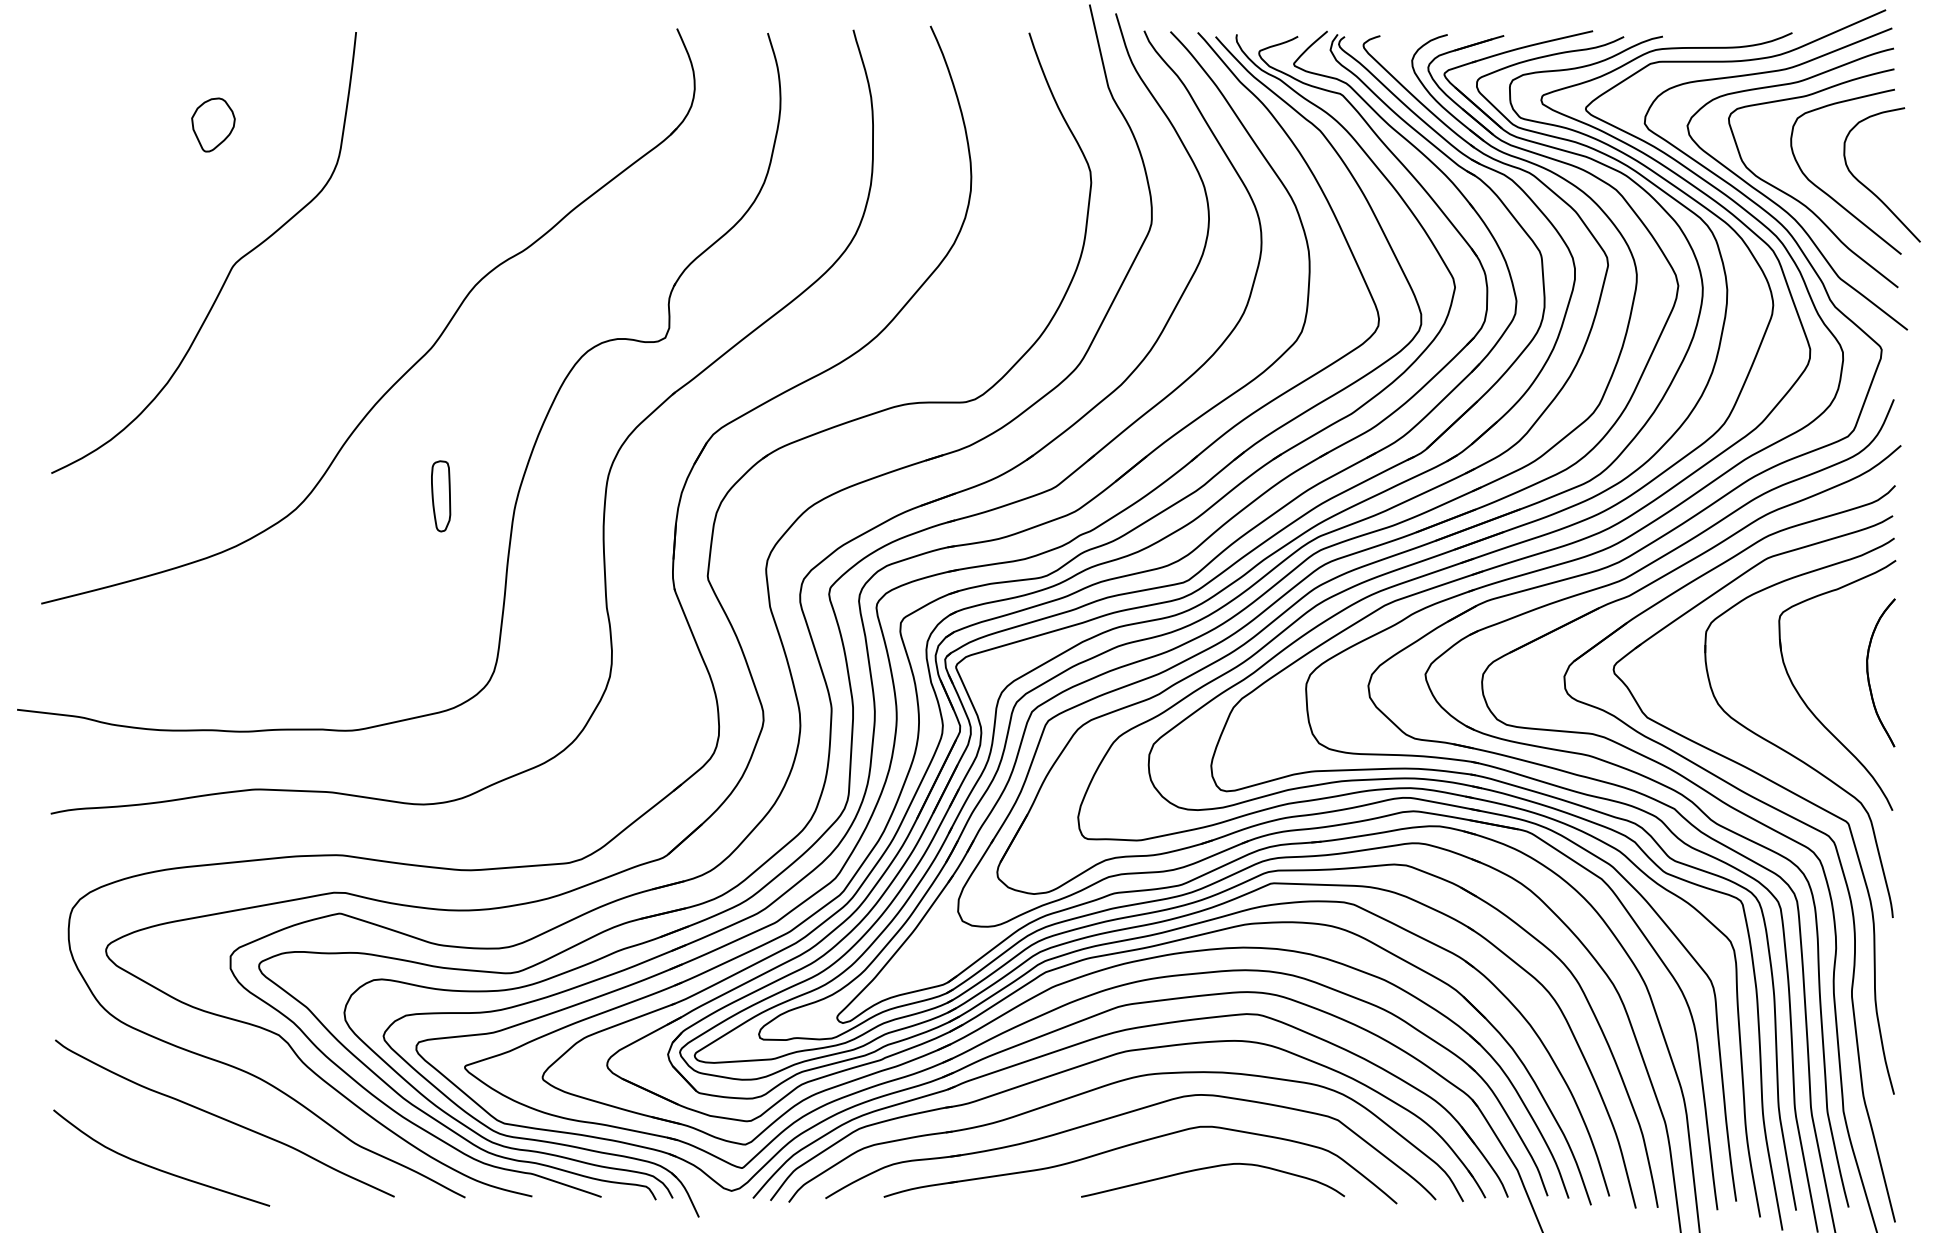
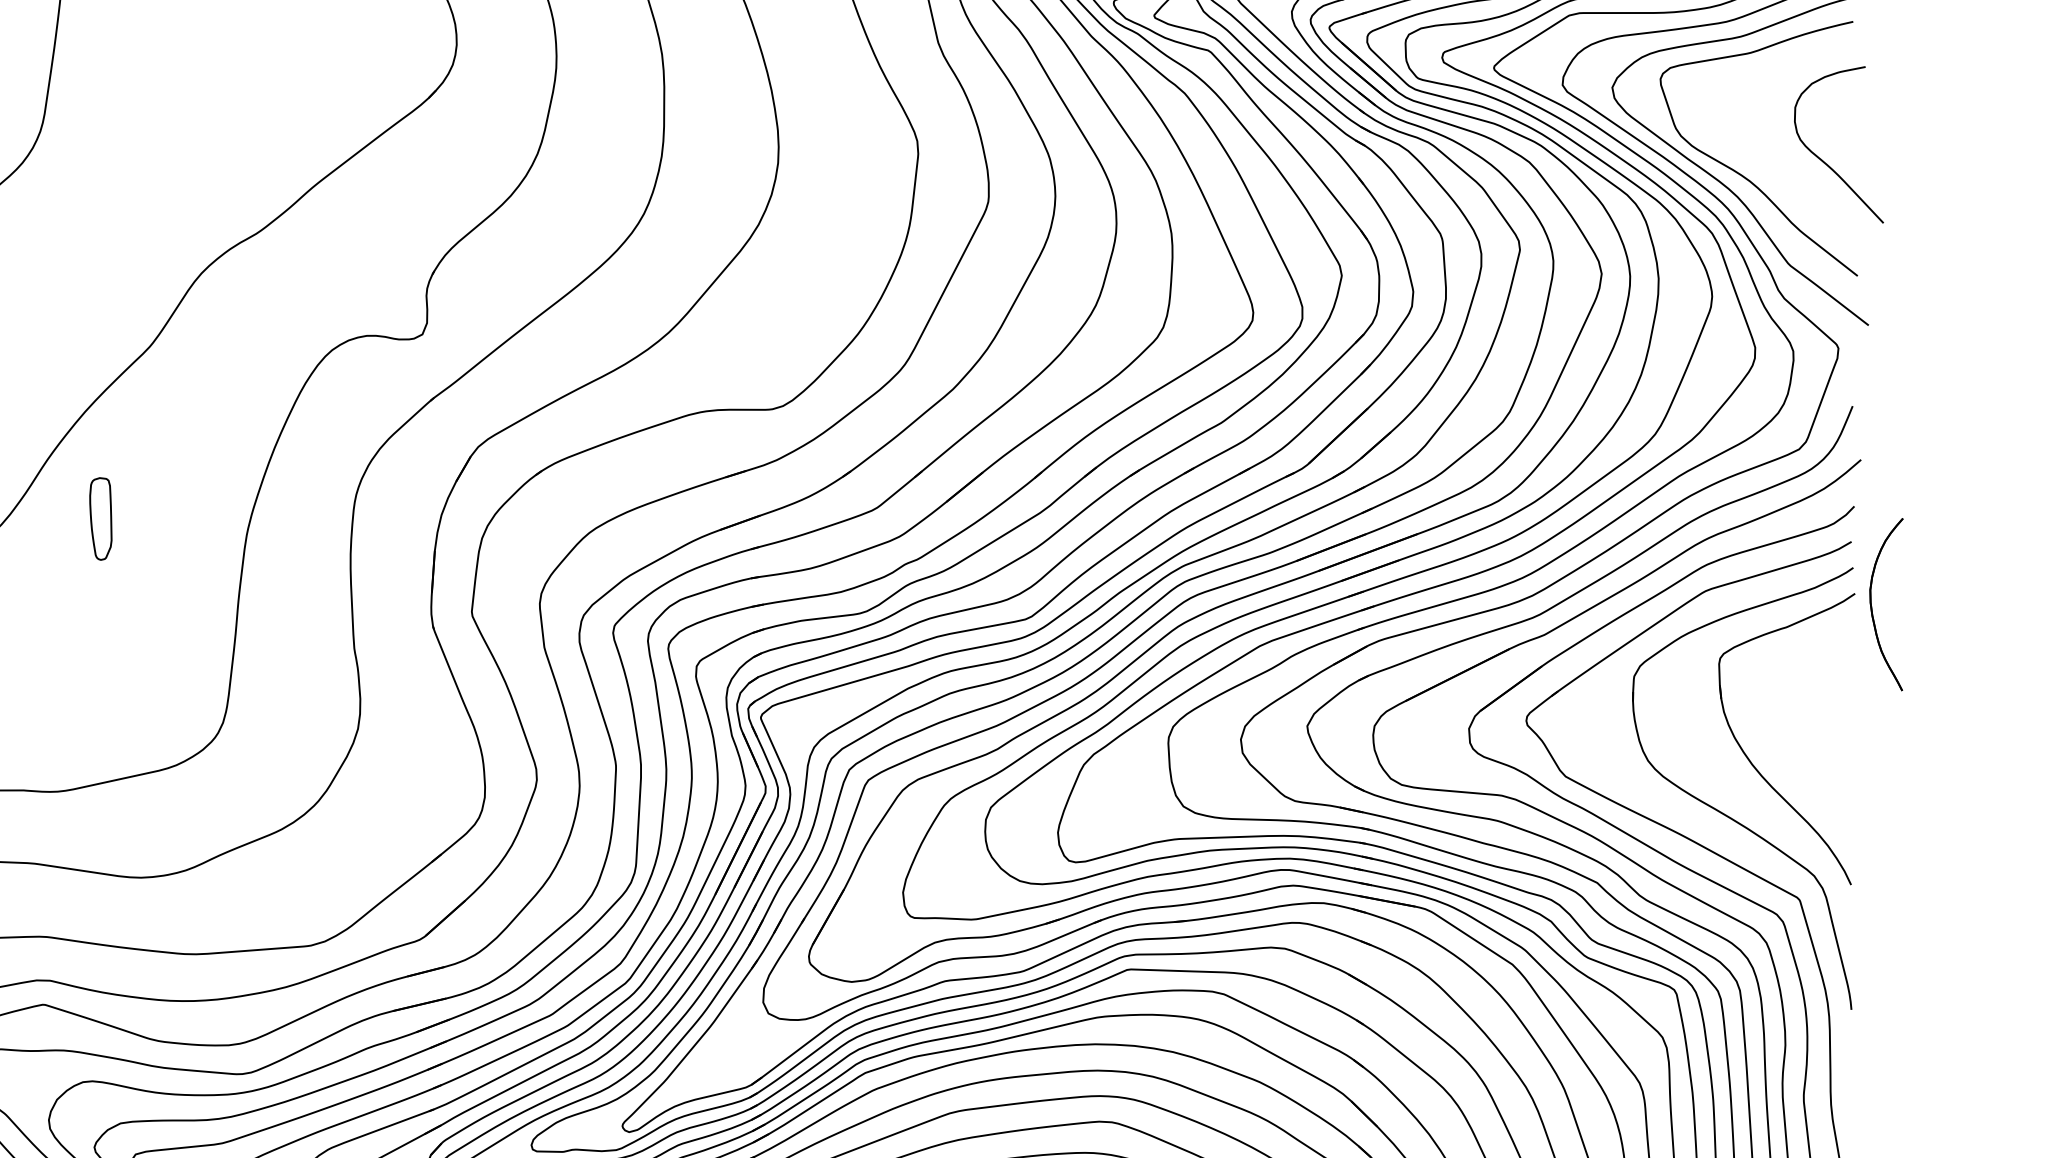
curve: (1830, 195) -> (1778, 168), removed
part: (441, 496) -> (101, 519), moved
part: (1868, 672) -> (1871, 604), moved

